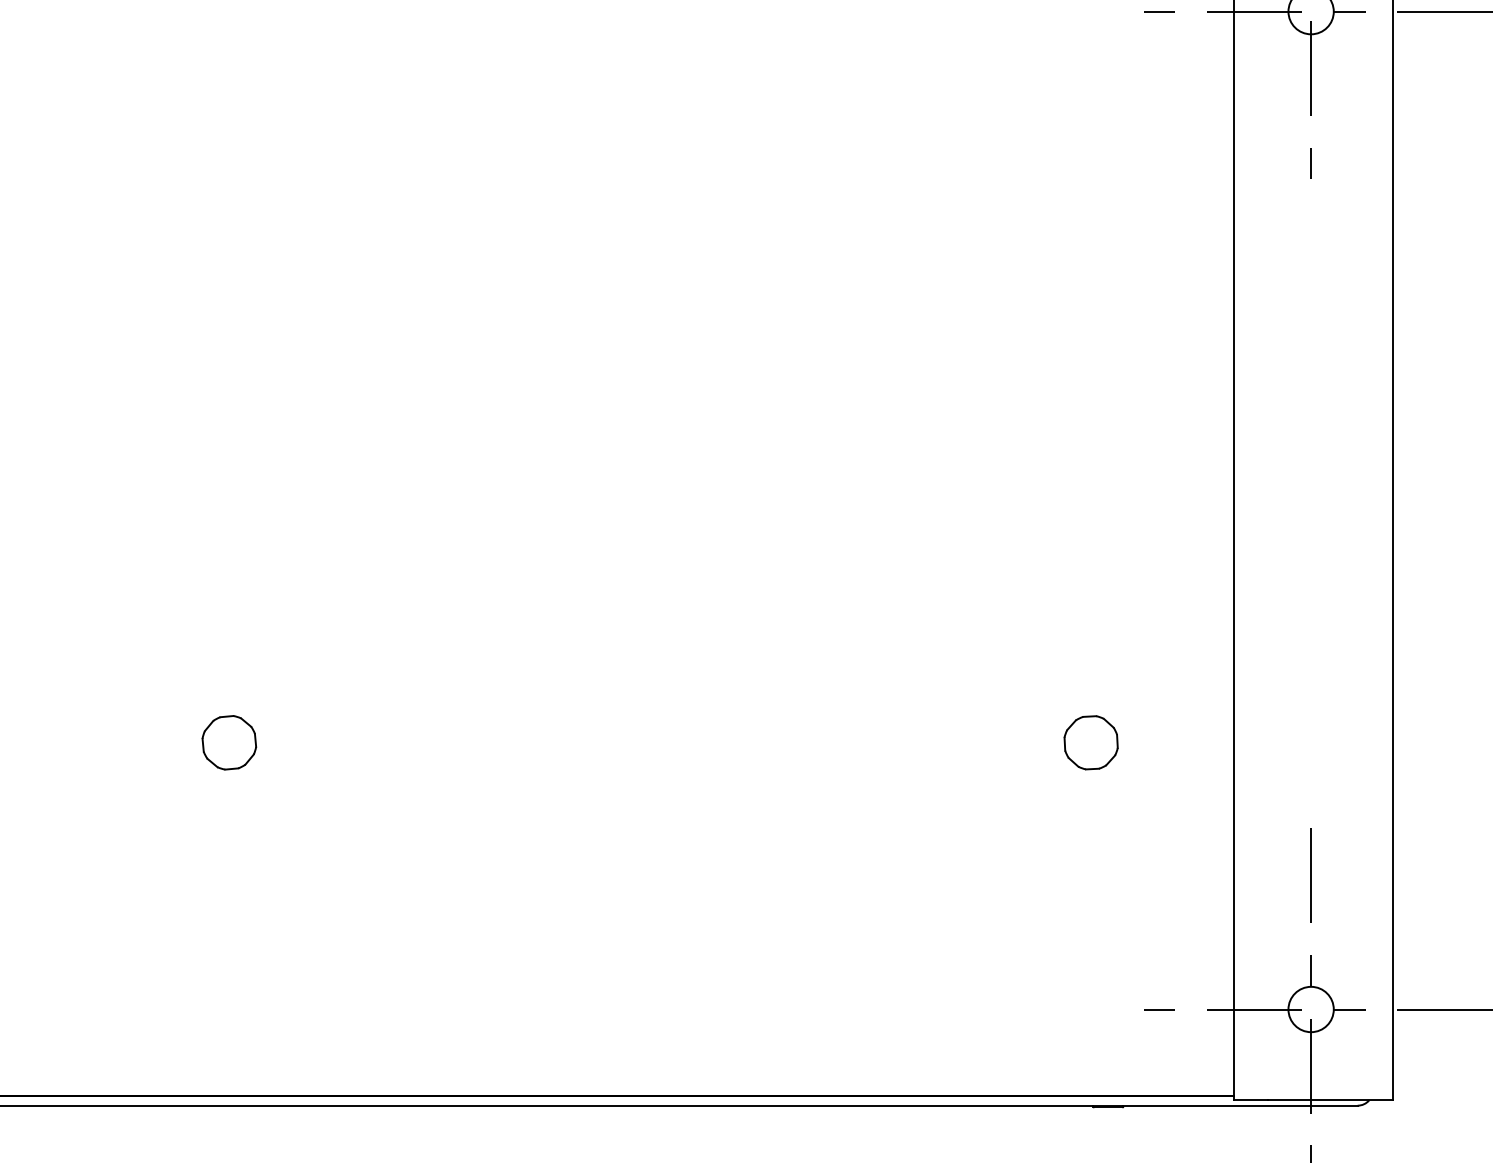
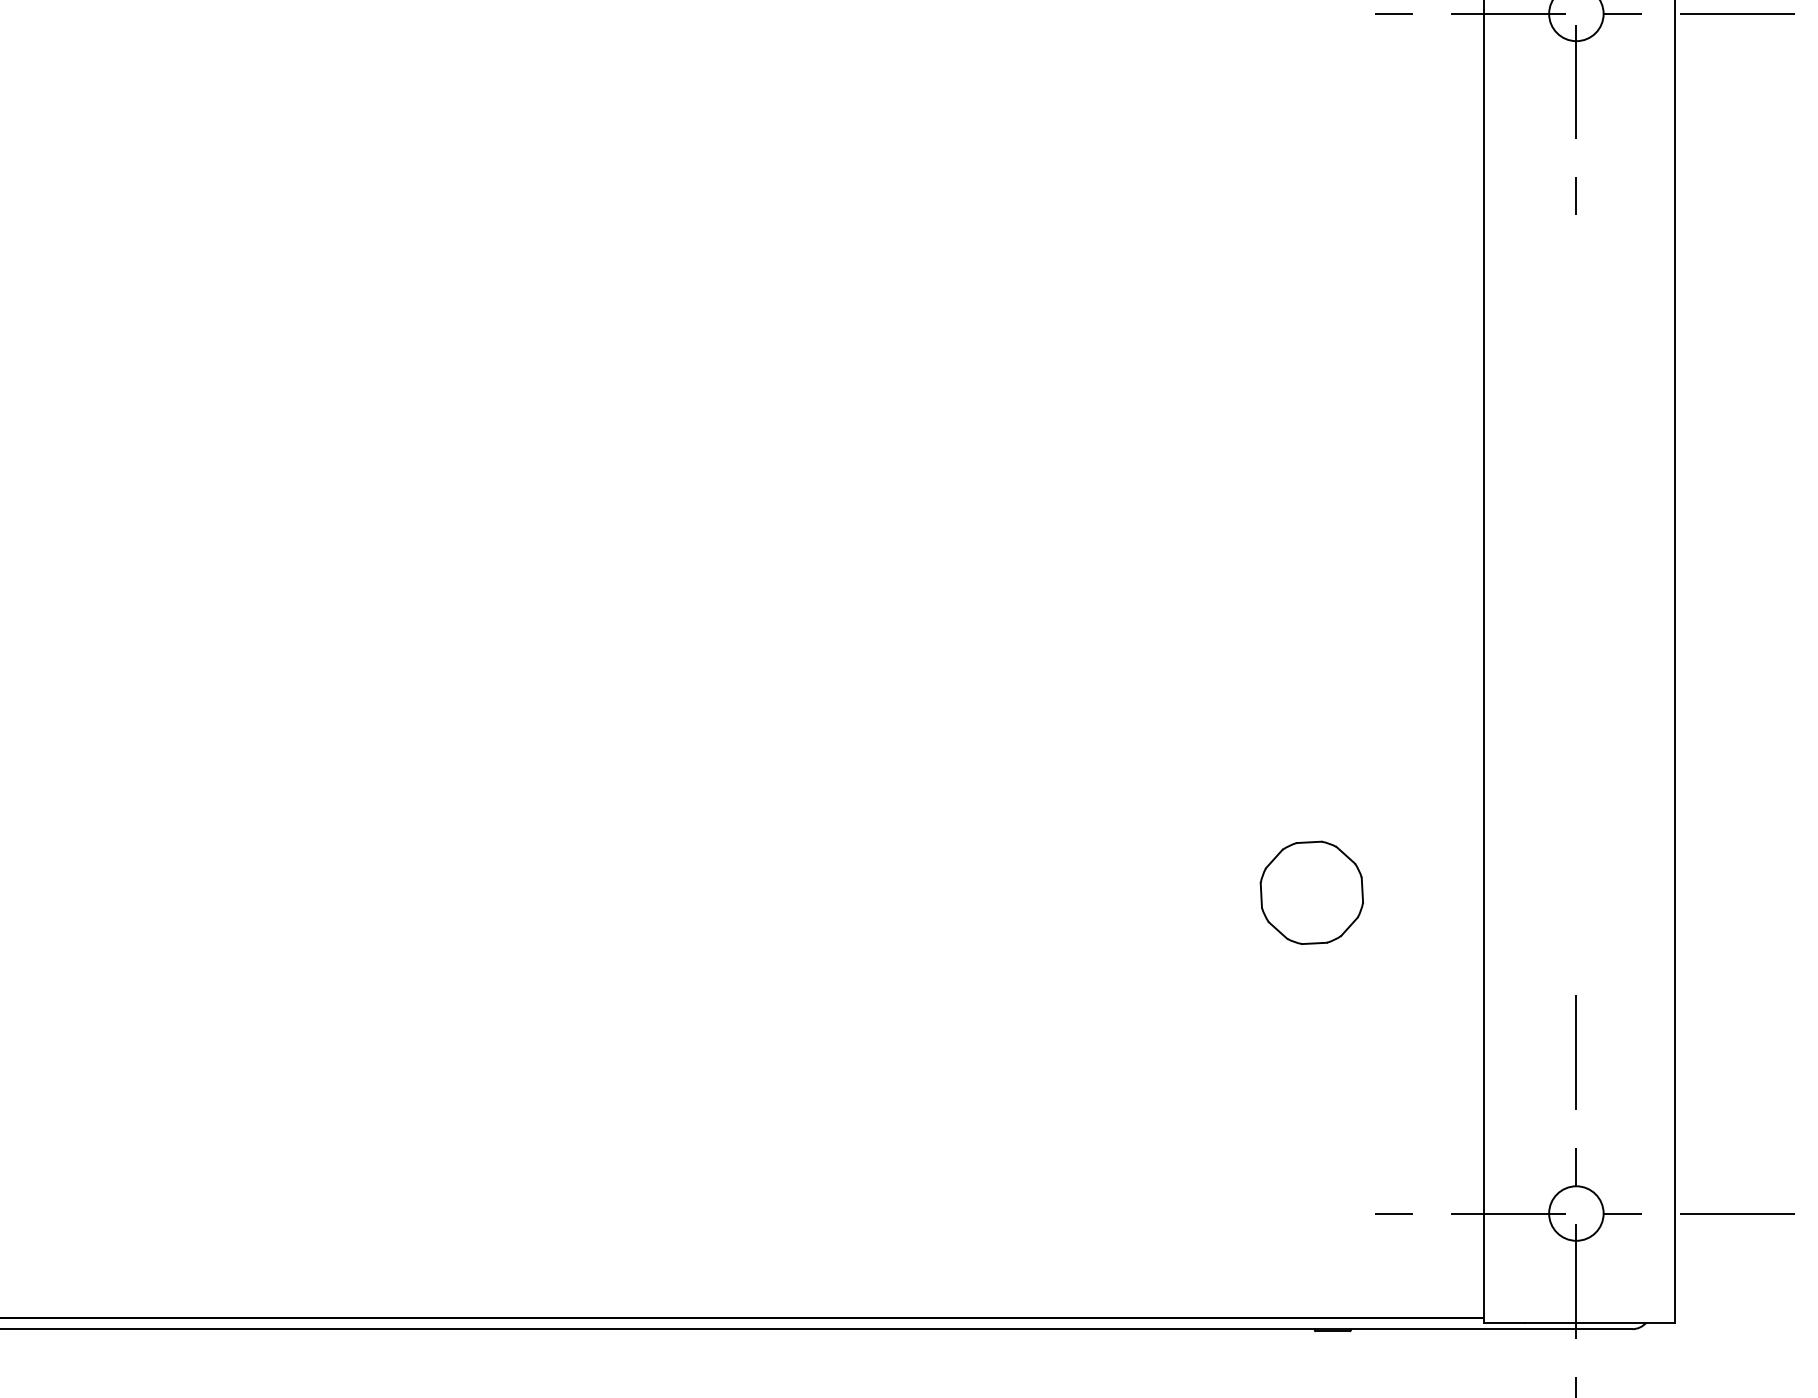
part: (229, 742) -> (275, 892), removed
part: (1090, 742) -> (1311, 892), size x1.6

